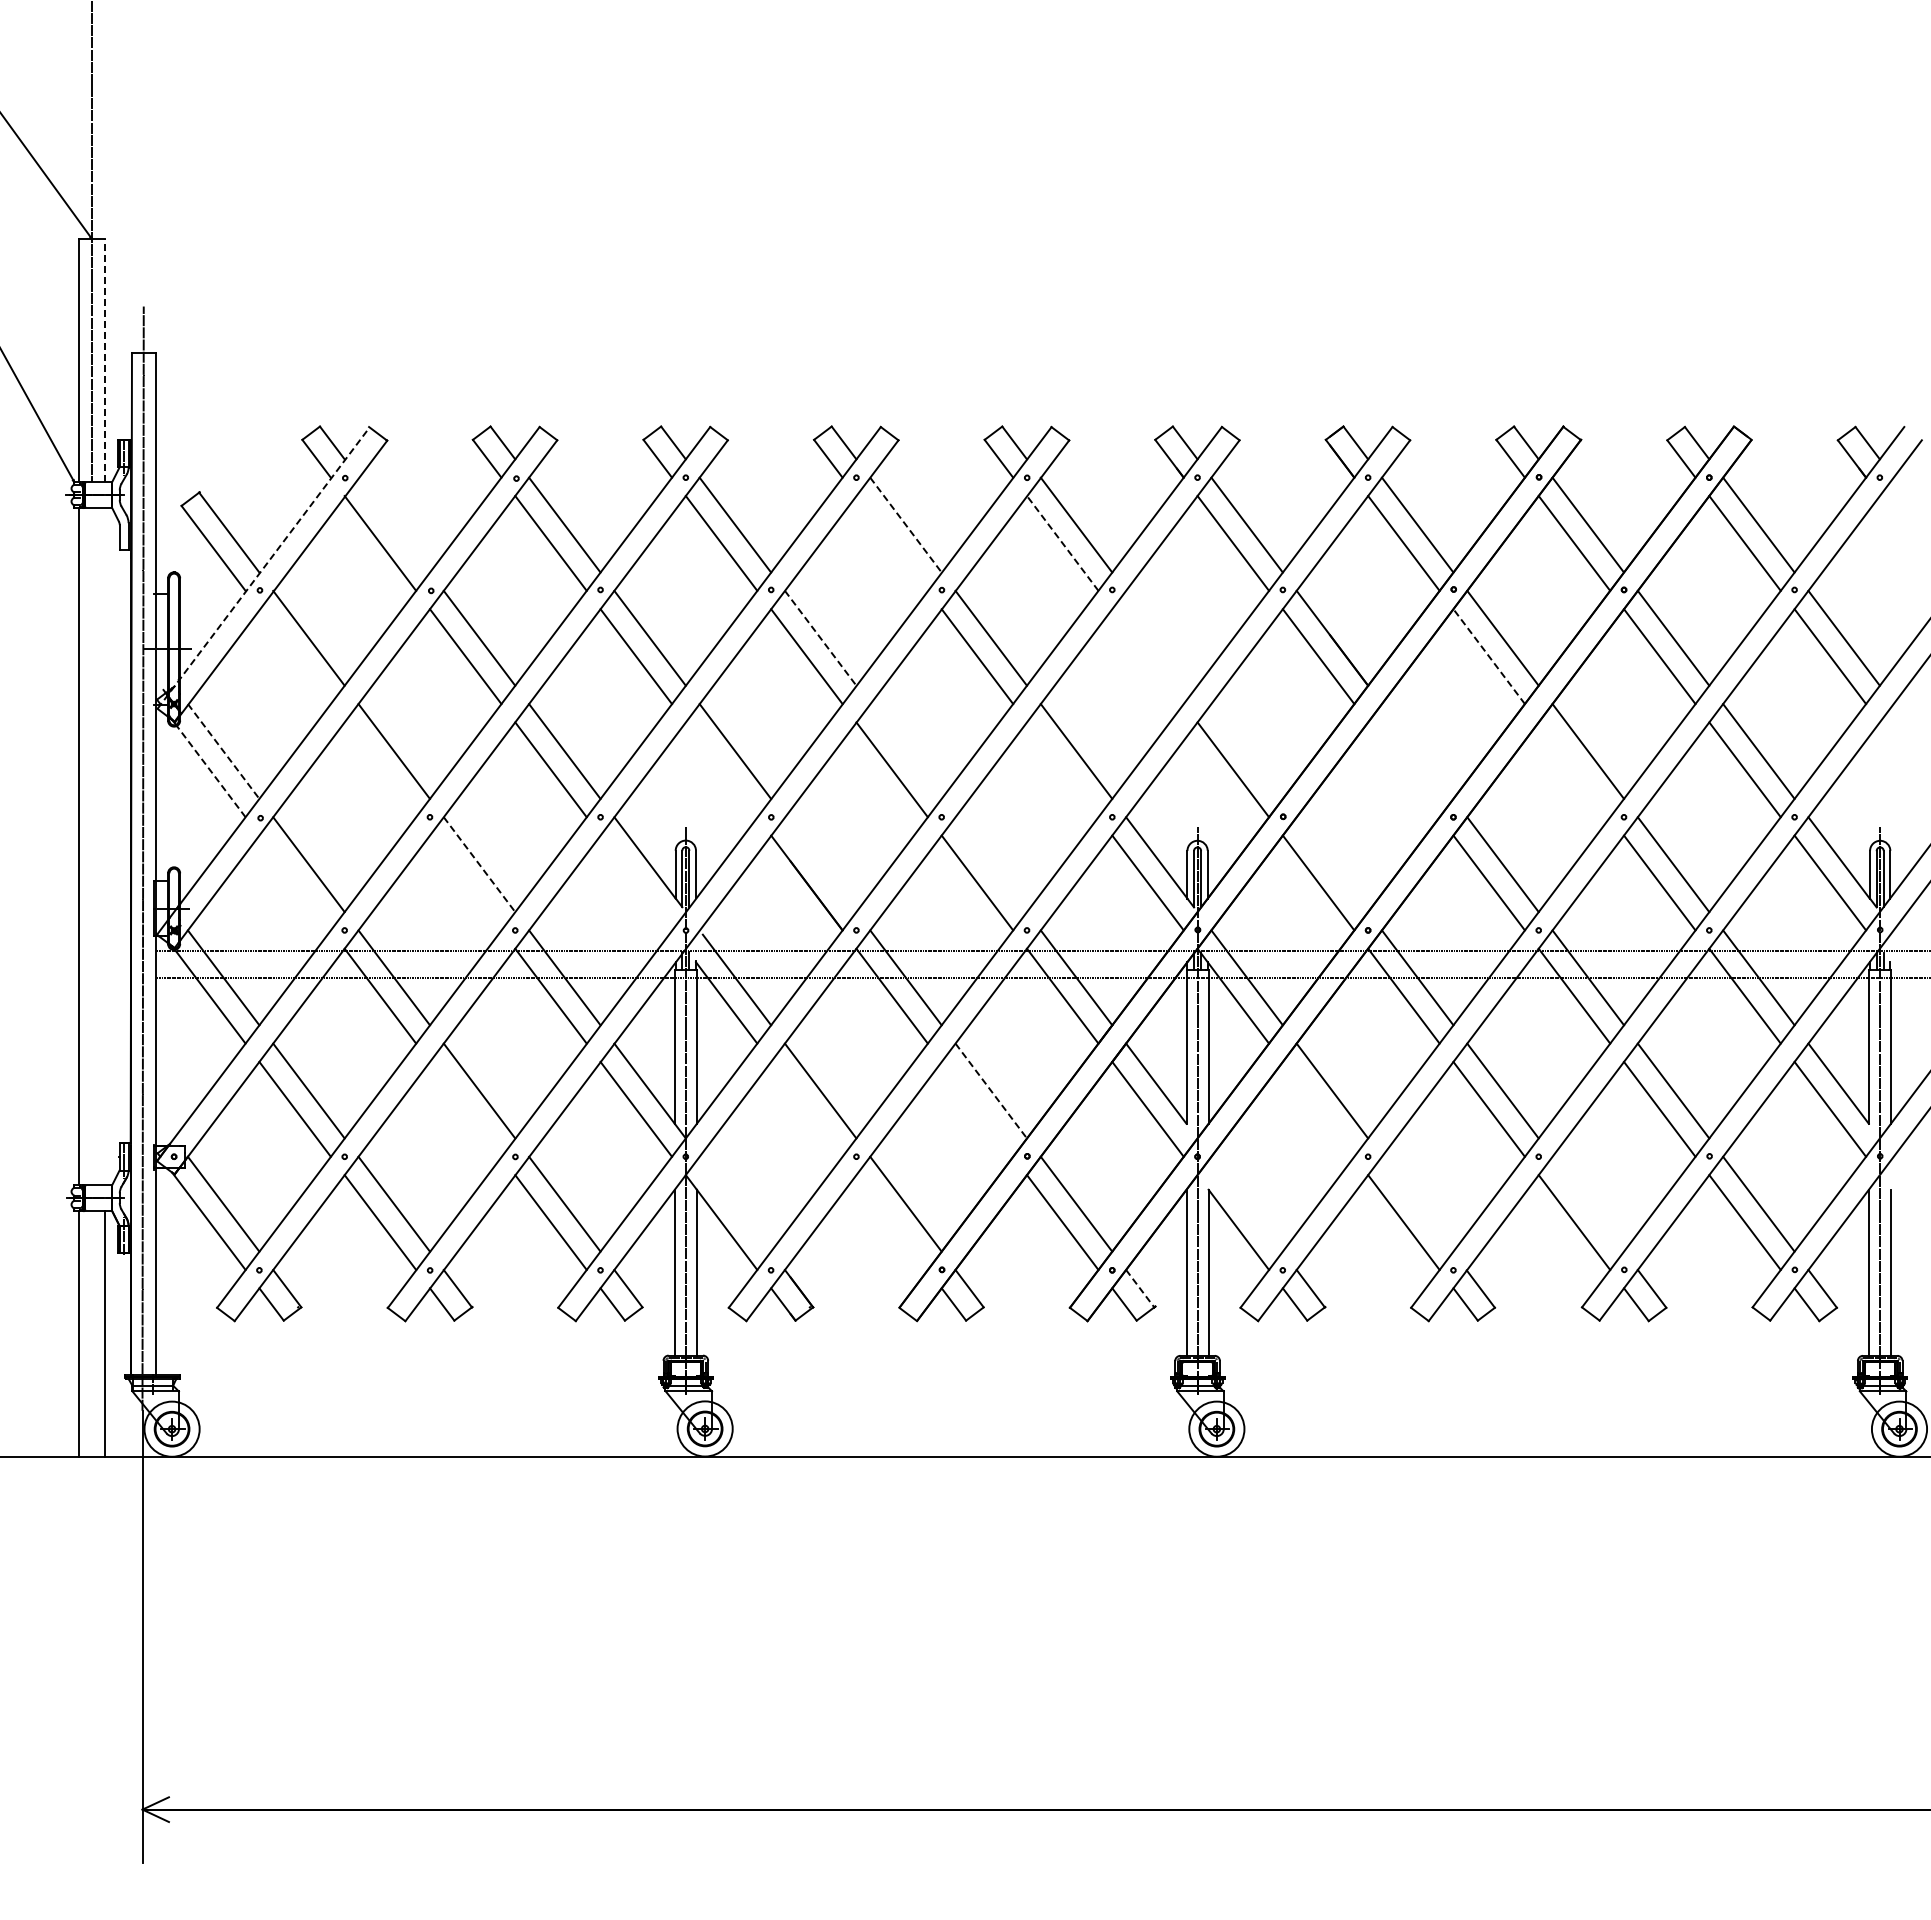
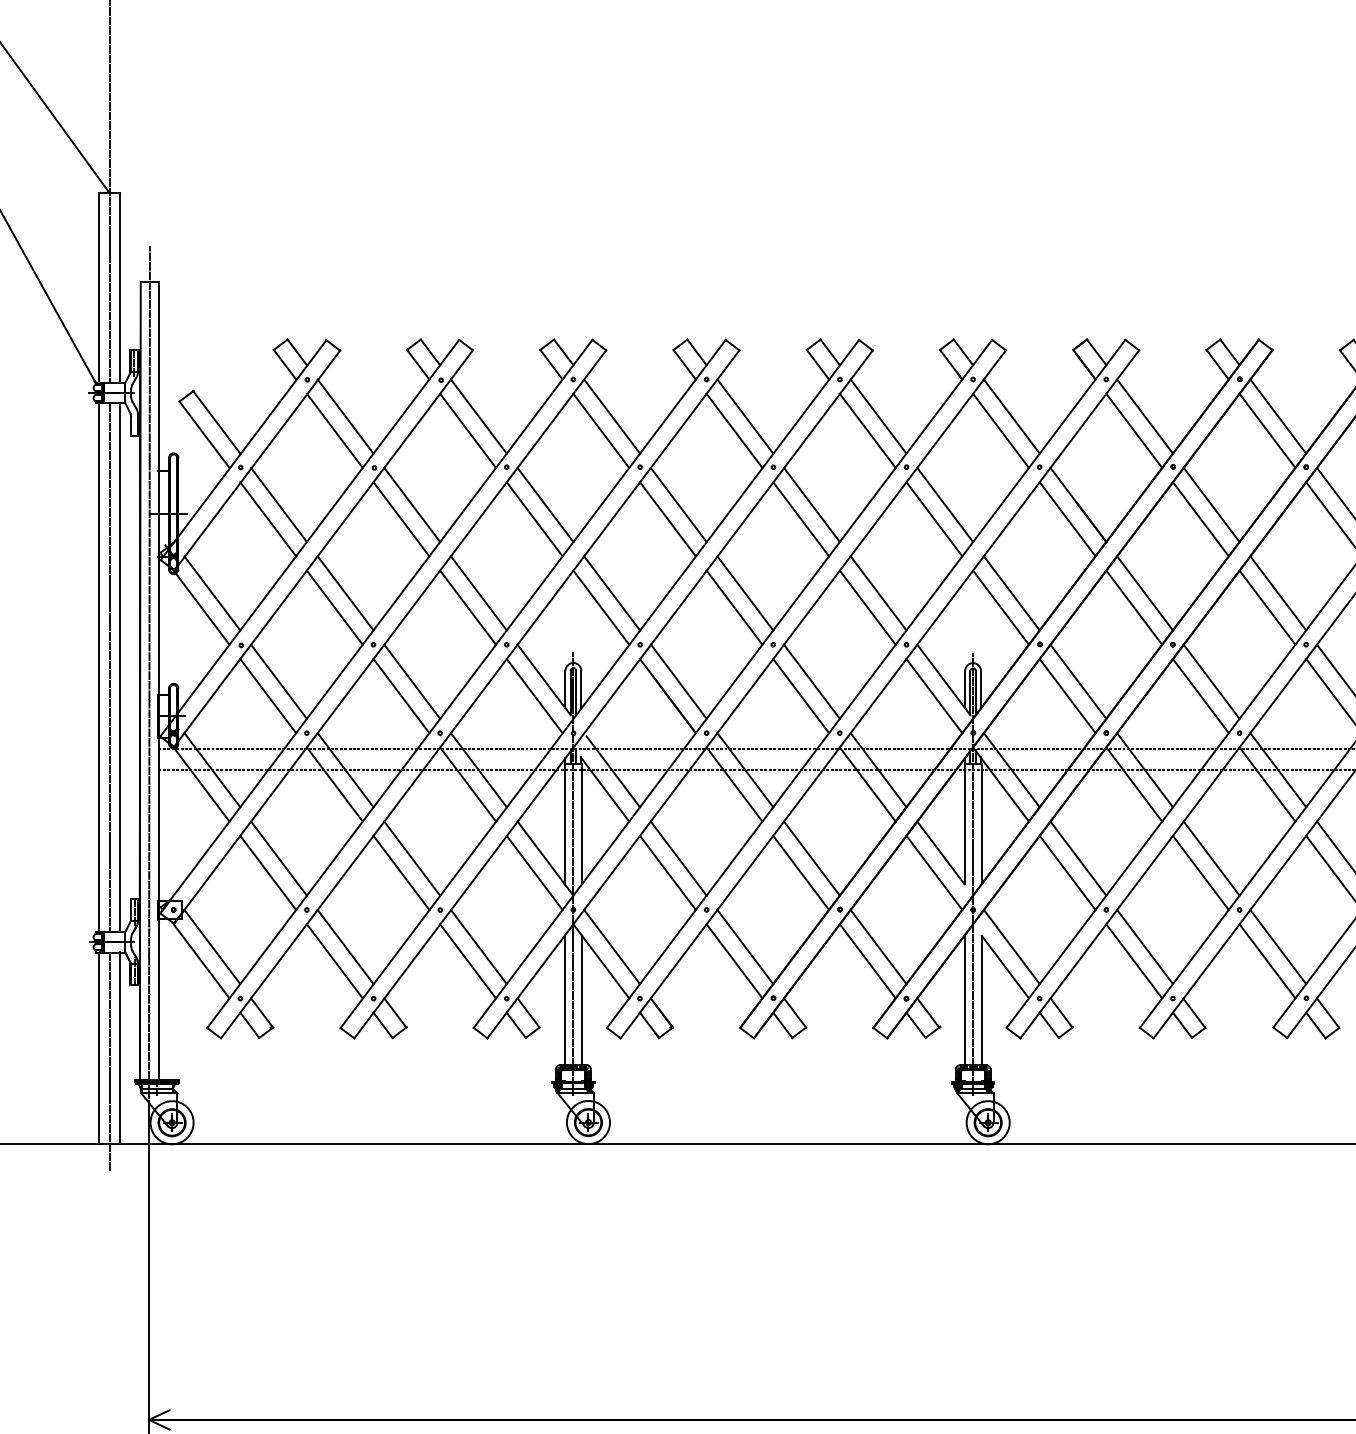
line: (105, 360) -> (120, 287), dashed -> solid
line: (393, 524) -> (345, 416), added
line: (906, 525) -> (745, 416), dashed -> solid
line: (891, 543) -> (734, 430), added
line: (1062, 543) -> (867, 430), dashed -> solid
line: (263, 567) -> (243, 449), dashed -> solid
line: (1161, 637) -> (944, 504), added
line: (820, 638) -> (678, 505), dashed -> solid
line: (294, 656) -> (267, 519), added
line: (1147, 656) -> (933, 519), added
line: (1488, 656) -> (1200, 519), dashed -> solid
line: (223, 751) -> (212, 593), dashed -> solid
line: (905, 751) -> (744, 593), added
line: (1246, 751) -> (1011, 593), added
line: (1417, 751) -> (1144, 593), added
line: (380, 769) -> (334, 607), added
line: (721, 769) -> (601, 607), added
line: (1062, 769) -> (867, 607), added
line: (1403, 769) -> (1133, 607), added
line: (1574, 769) -> (1267, 607), added
line: (210, 771) -> (202, 609), dashed -> solid
line: (91, 846) -> (109, 667), added
line: (105, 846) -> (120, 667), added
line: (820, 864) -> (678, 681), added
line: (991, 864) -> (812, 681), added
line: (1332, 864) -> (1078, 681), added
line: (479, 865) -> (412, 682), dashed -> solid
line: (294, 882) -> (267, 695), added
line: (465, 882) -> (401, 695), added
line: (636, 882) -> (534, 695), added
line: (991, 1091) -> (812, 858), dashed -> solid
line: (465, 1108) -> (401, 872), added
line: (806, 1108) -> (667, 872), added
line: (977, 1108) -> (801, 872), added
line: (1318, 1108) -> (1067, 872), added
line: (735, 1203) -> (612, 946), added
line: (1246, 1203) -> (1011, 946), added
line: (1417, 1203) -> (1144, 946), added
line: (1588, 1203) -> (1278, 946), added
line: (891, 1222) -> (734, 961), added
line: (1140, 1289) -> (928, 1013), dashed -> solid
line: (91, 1351) -> (109, 1062), added

